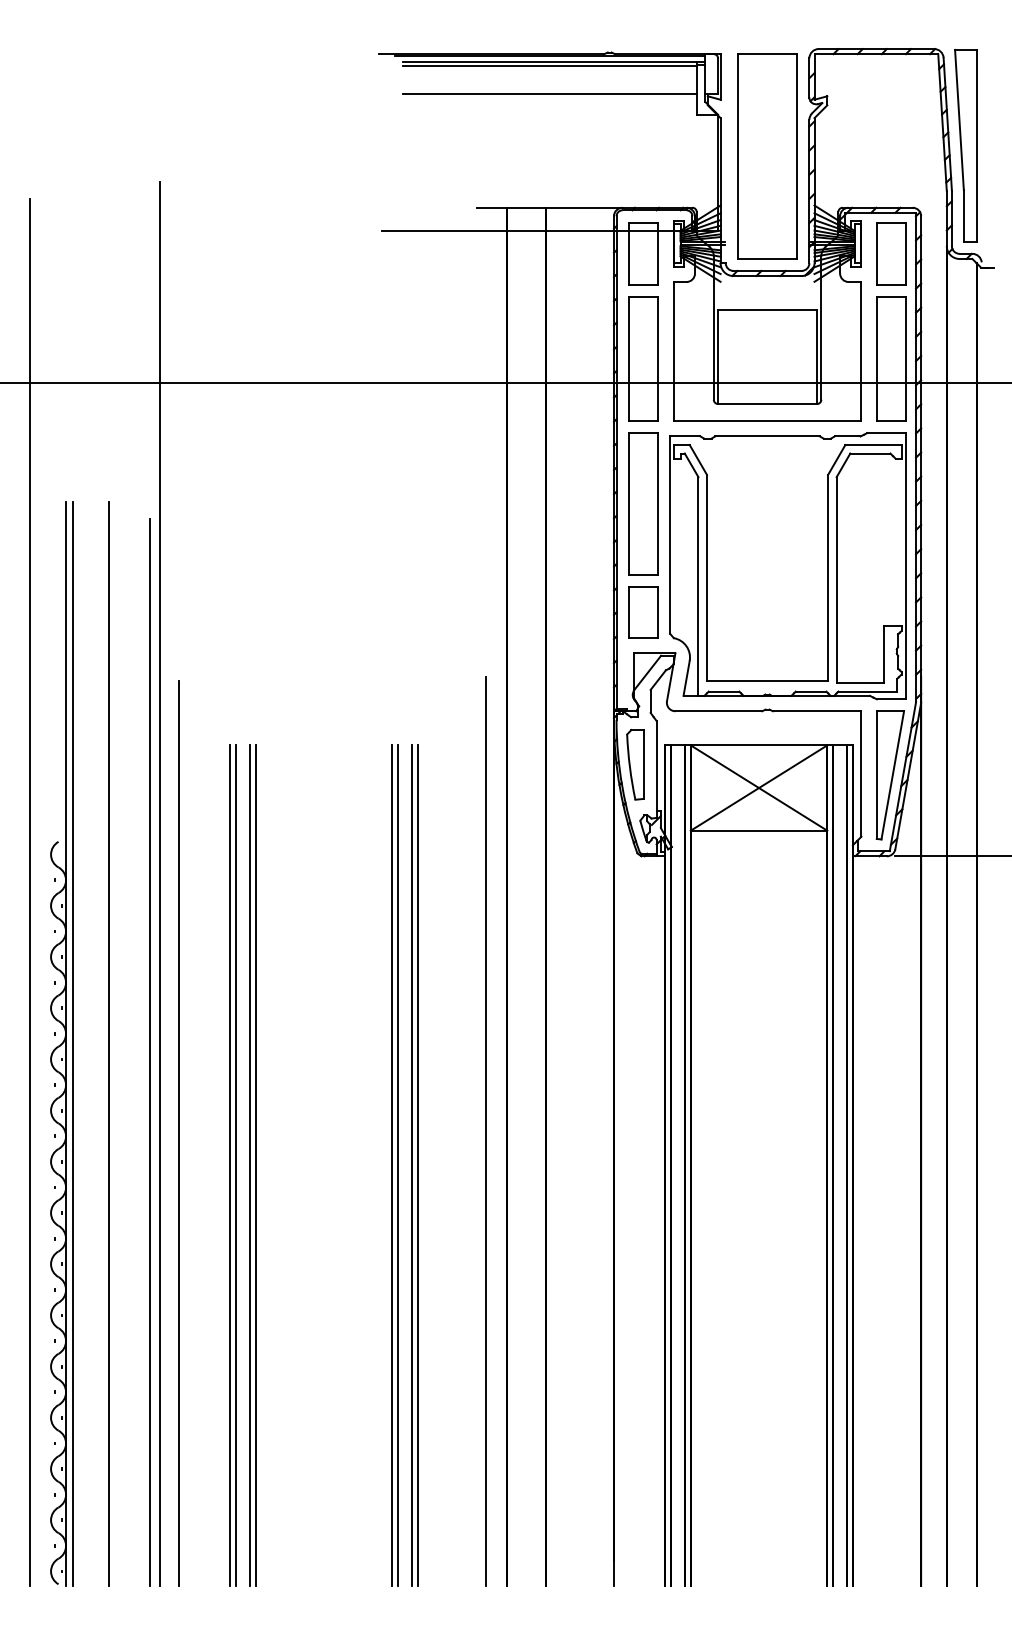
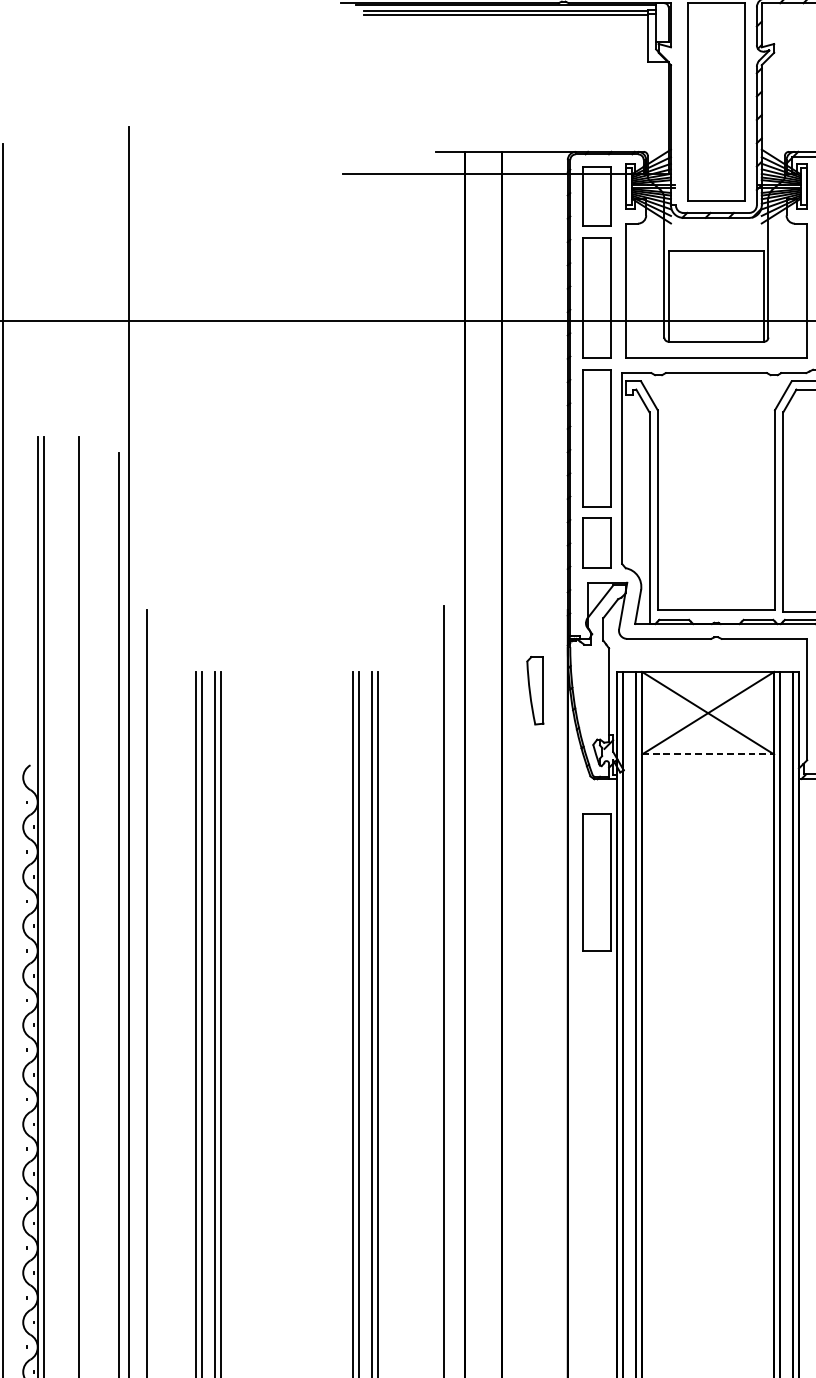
line: (549, 94) -> (505, 42), removed
part: (635, 764) -> (535, 690), moved
line: (759, 830) -> (708, 754), solid -> dashed
part: (643, 962) -> (596, 881), added

